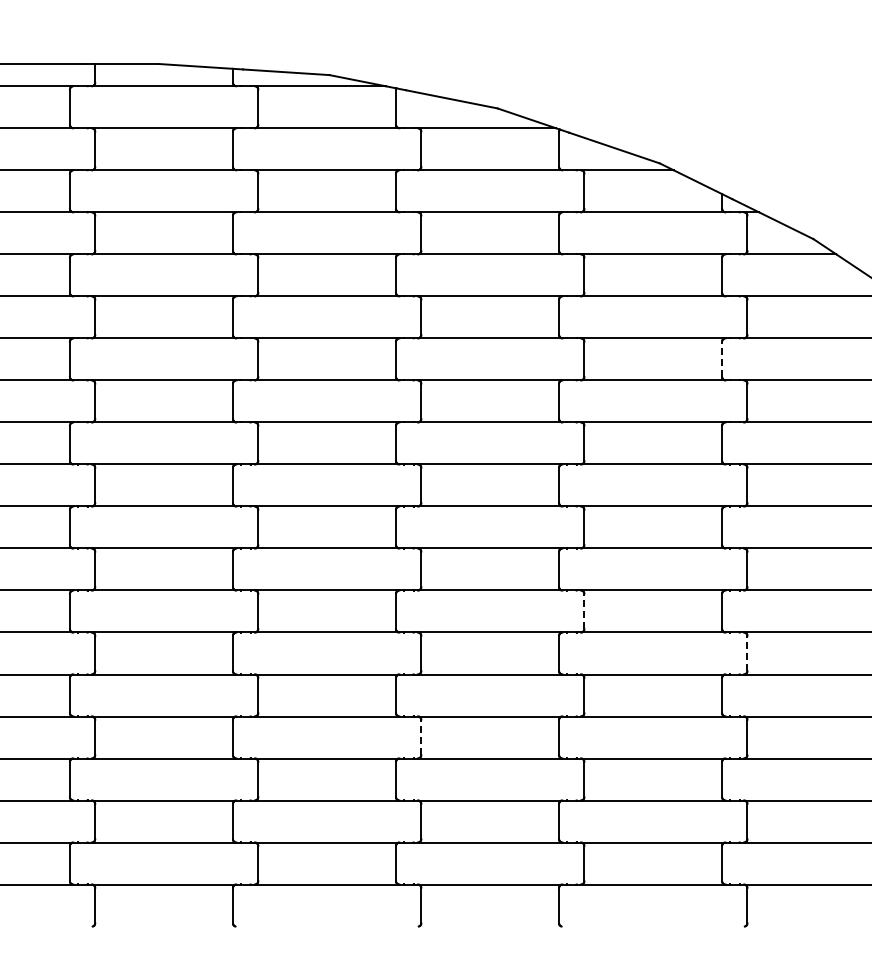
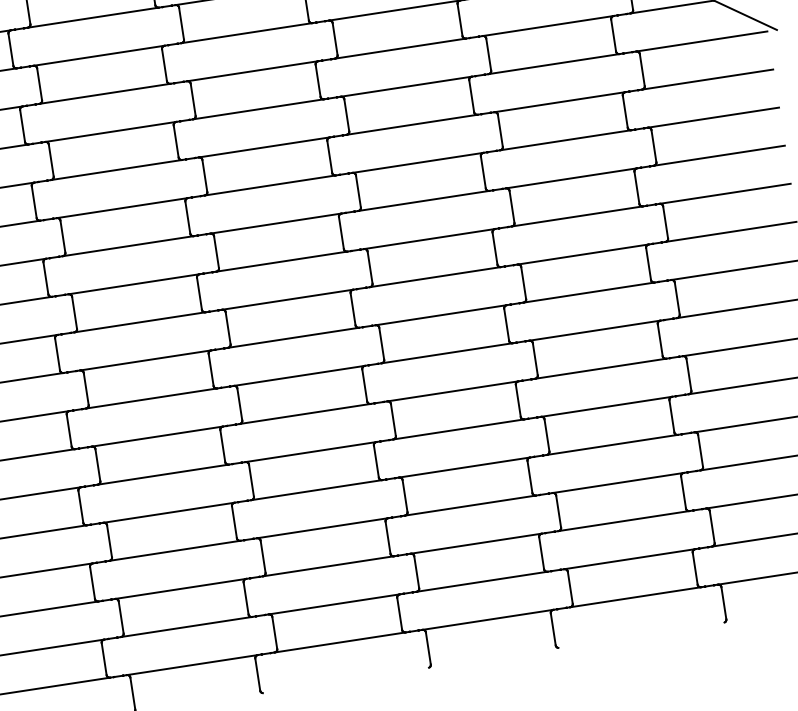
line: (722, 359) -> (625, 111), dashed -> solid
line: (584, 611) -> (535, 359), dashed -> solid
line: (747, 653) -> (689, 374), dashed -> solid
line: (421, 737) -> (405, 496), dashed -> solid

